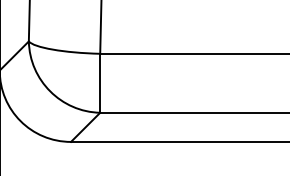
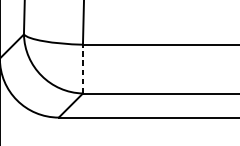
line: (100, 82) -> (83, 68), solid -> dashed

